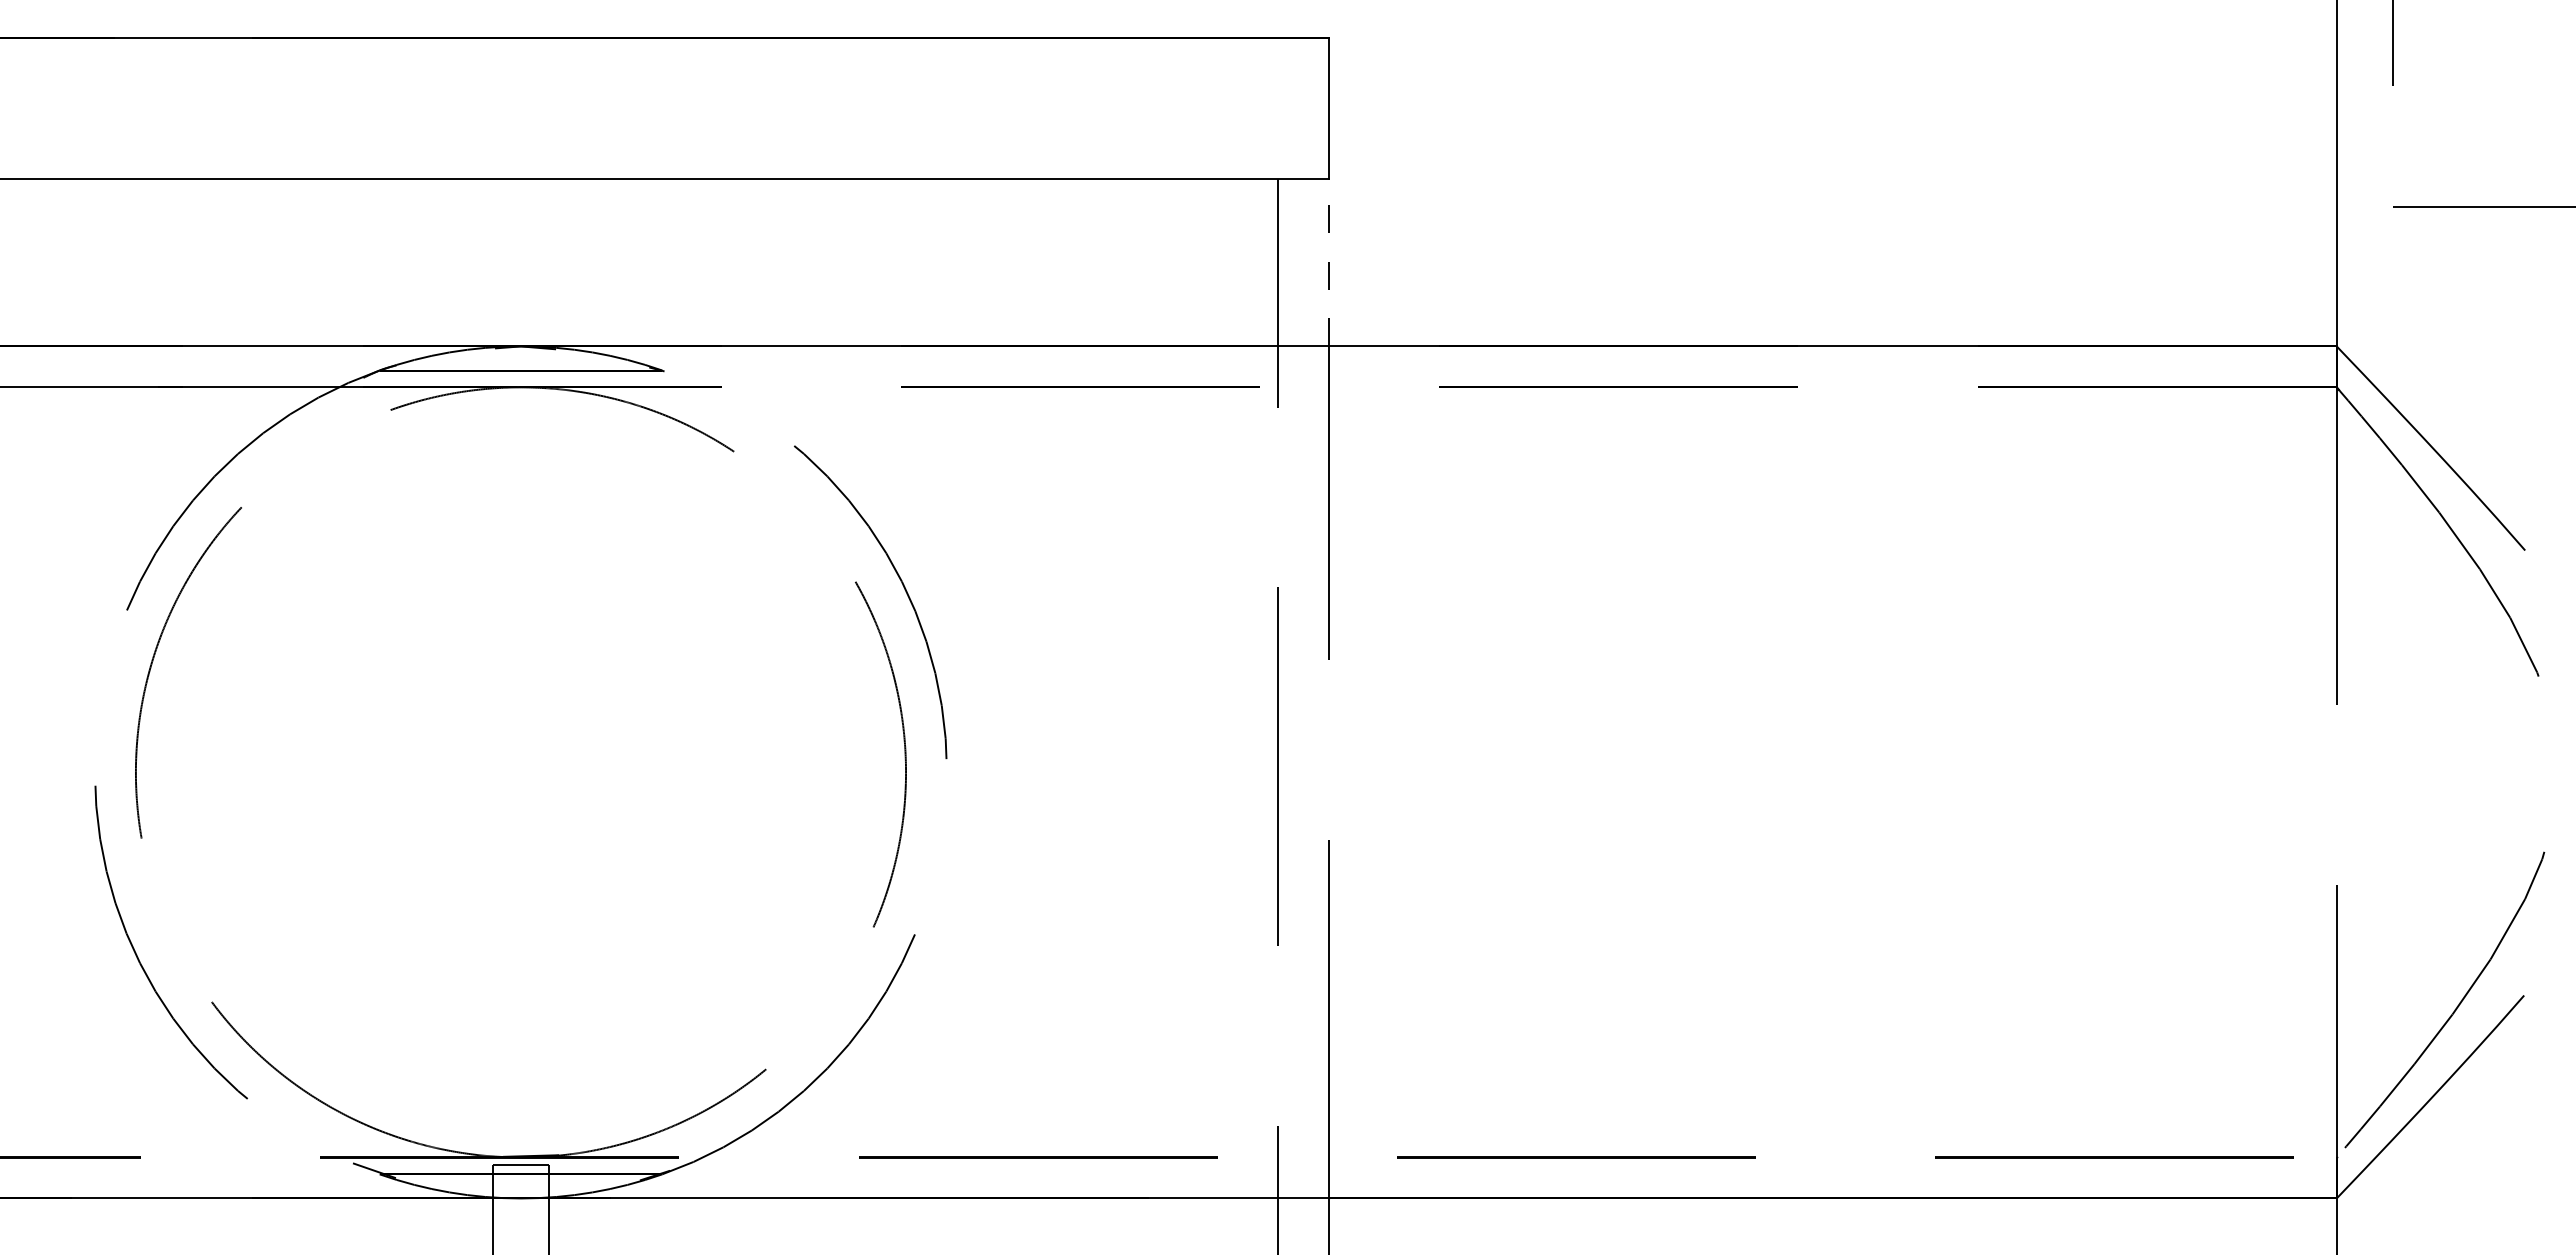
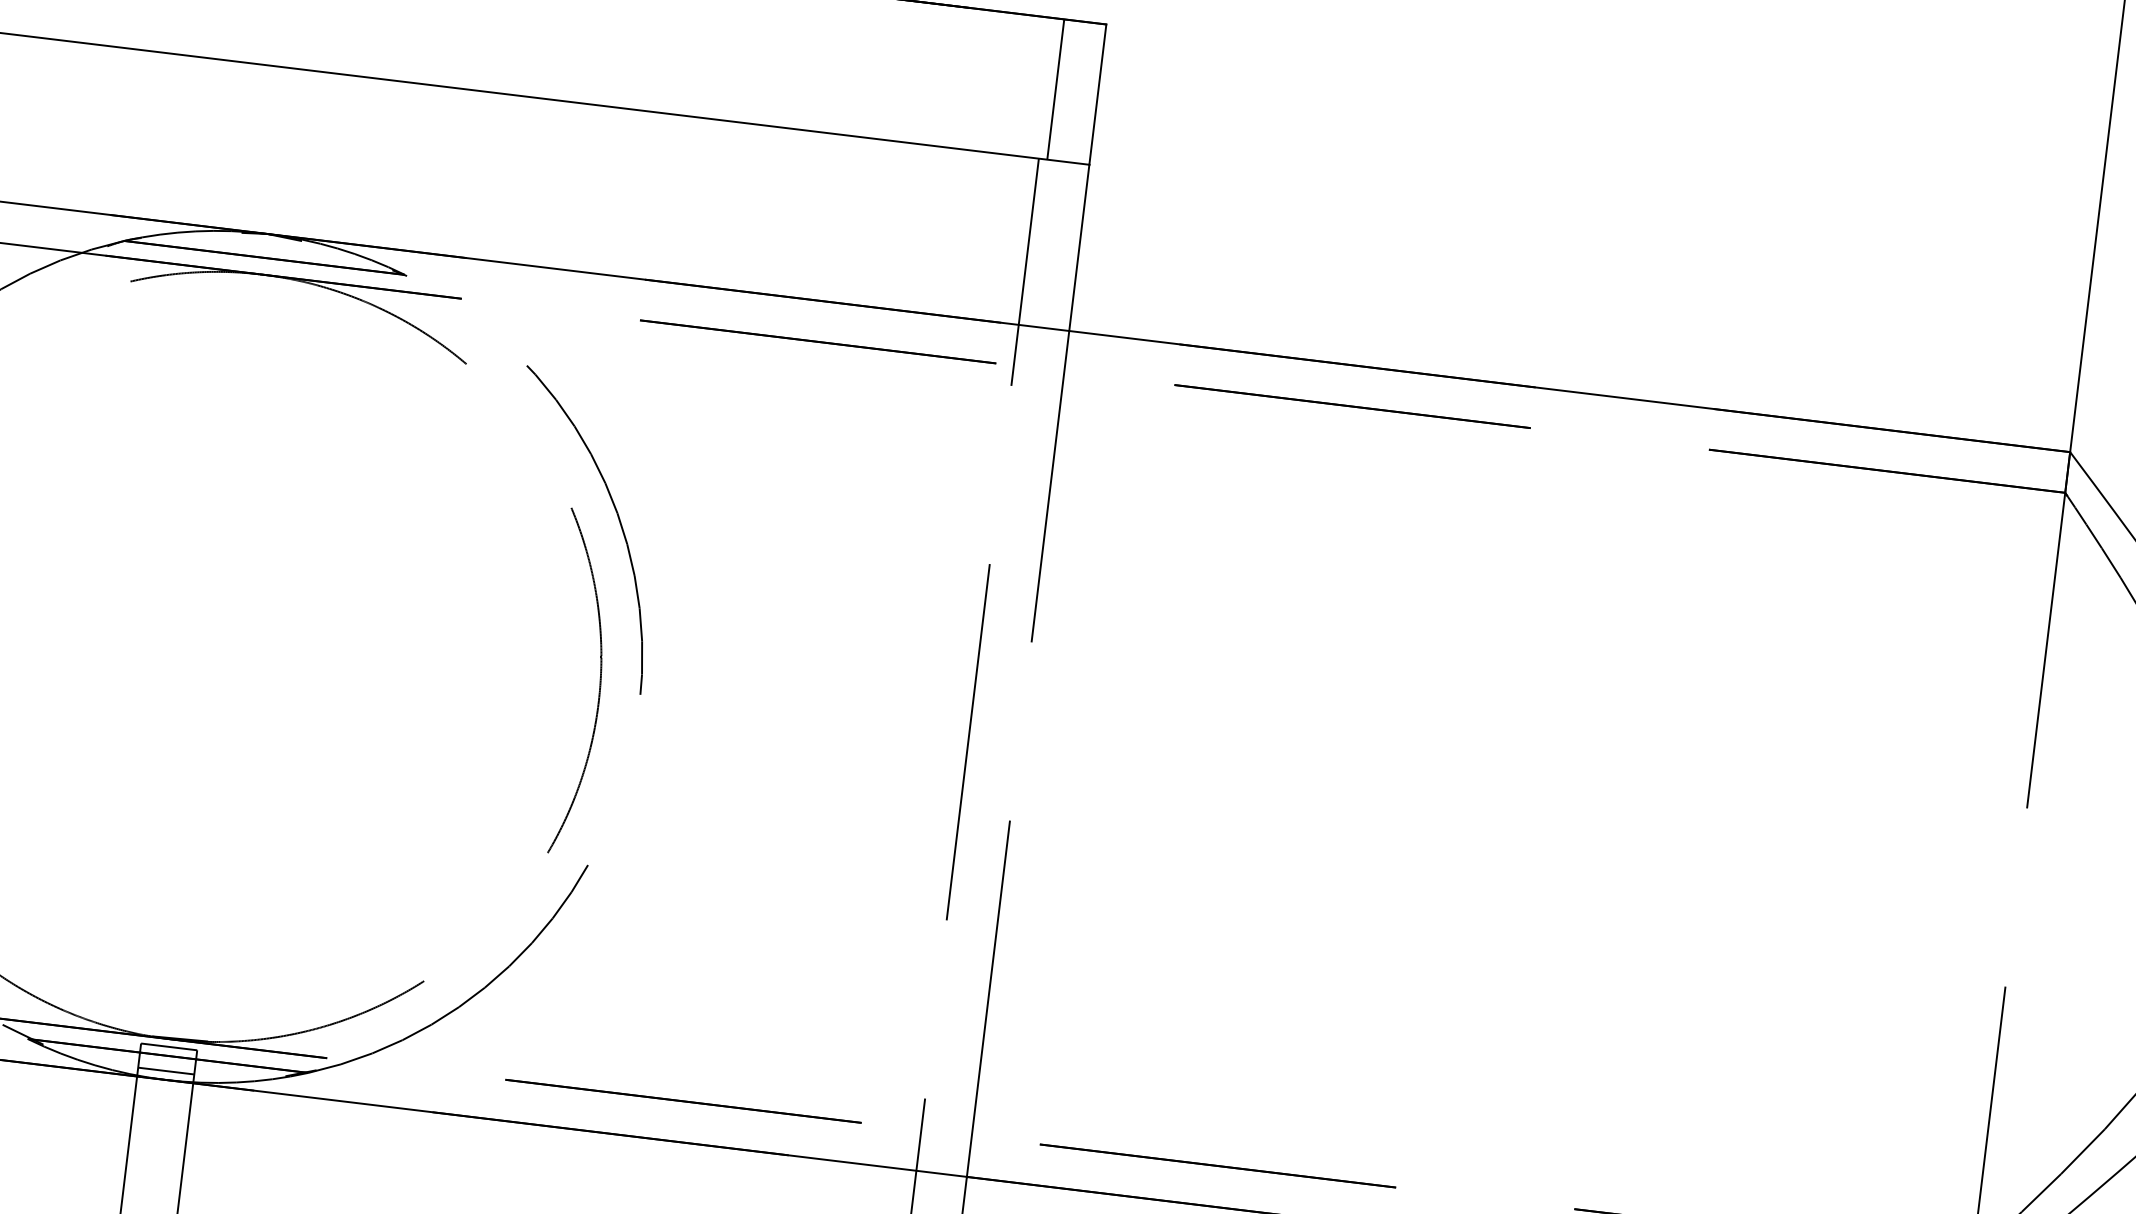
line: (1286, 107) -> (1056, 88), added
line: (1328, 262) -> (1079, 247), dashed -> solid
line: (520, 1189) -> (165, 1070), added

